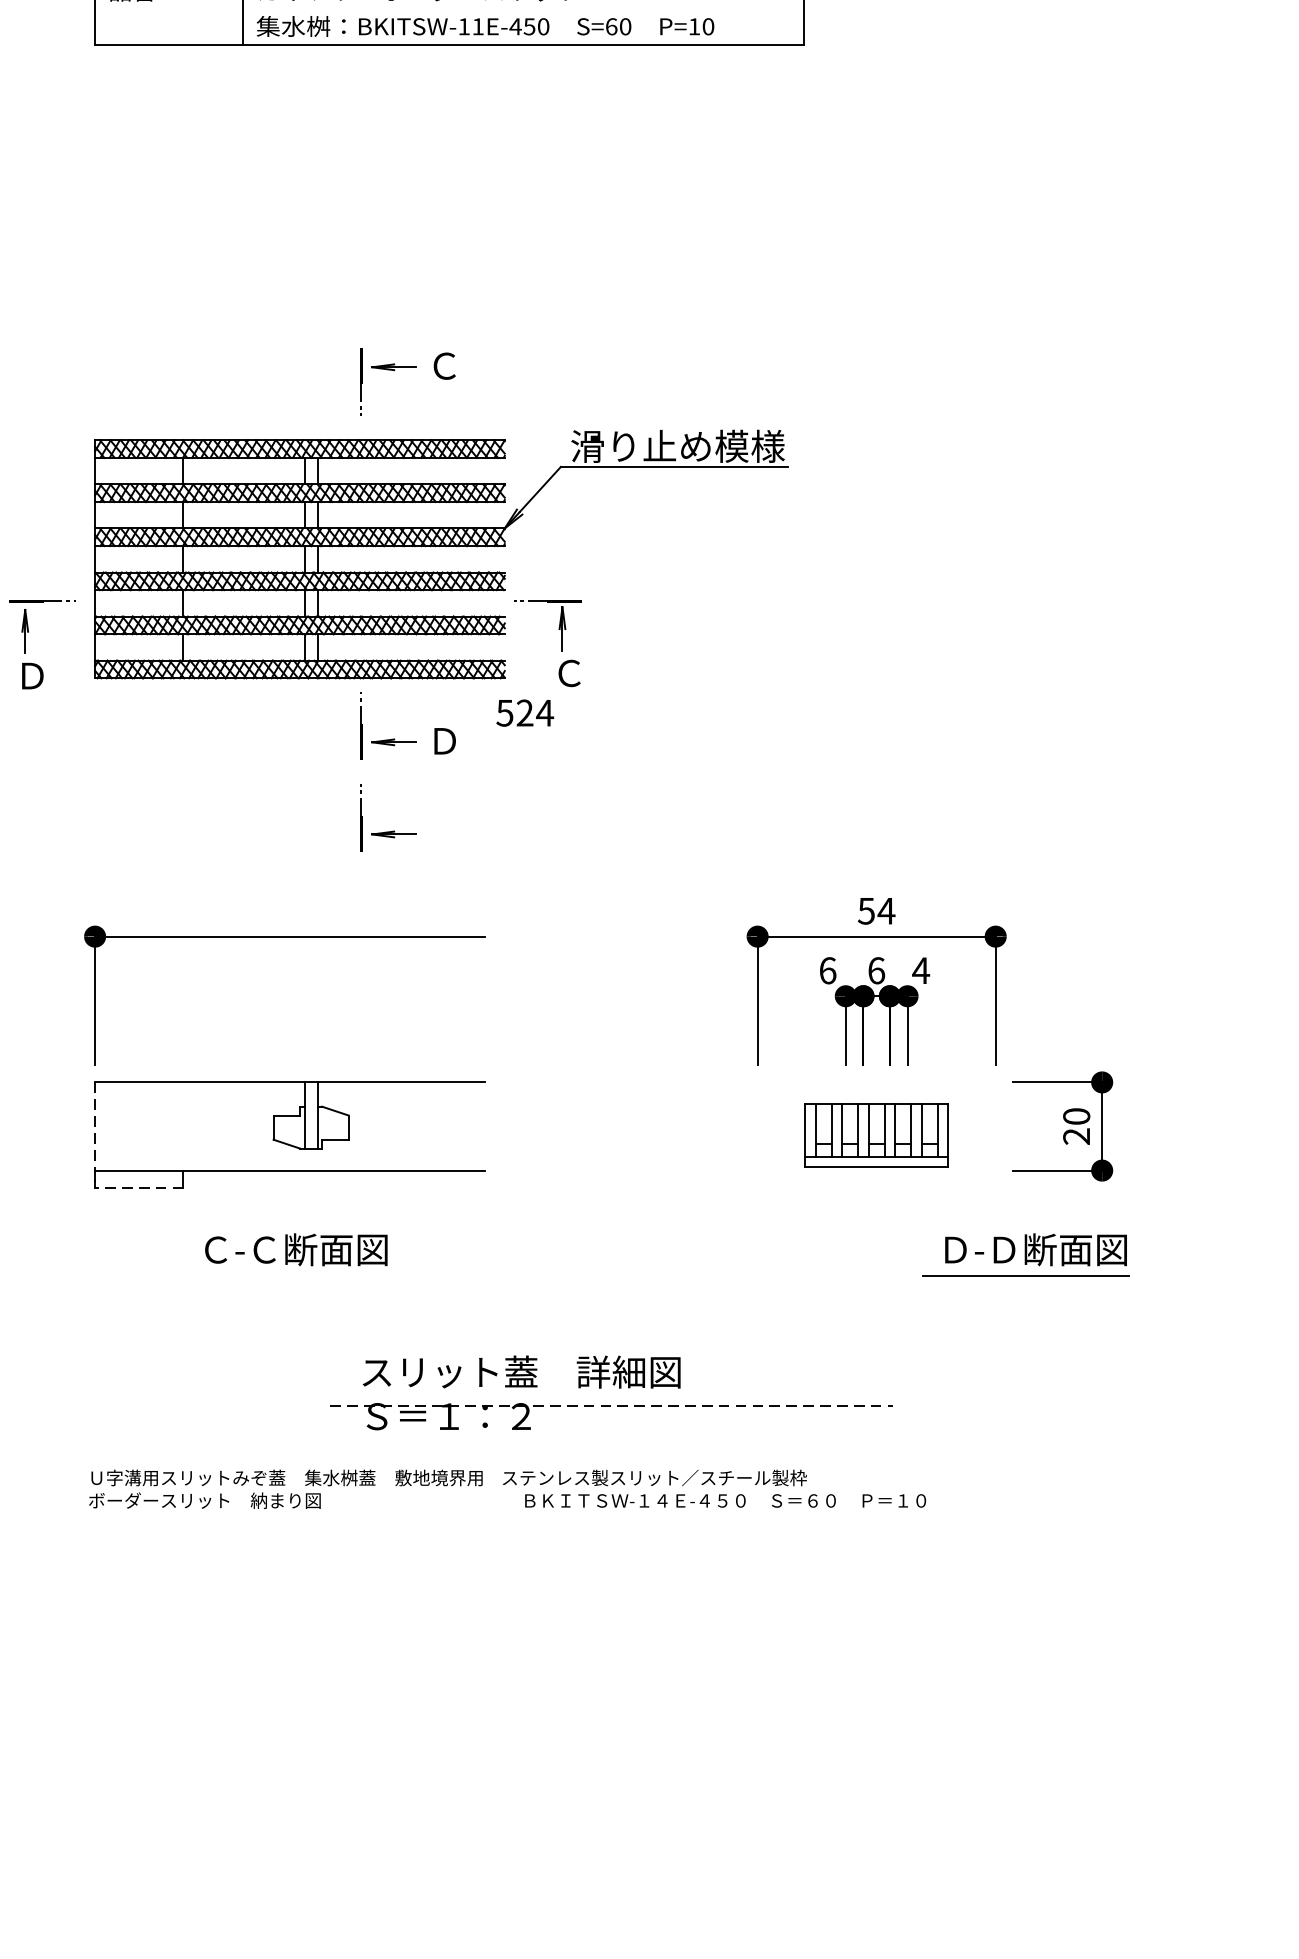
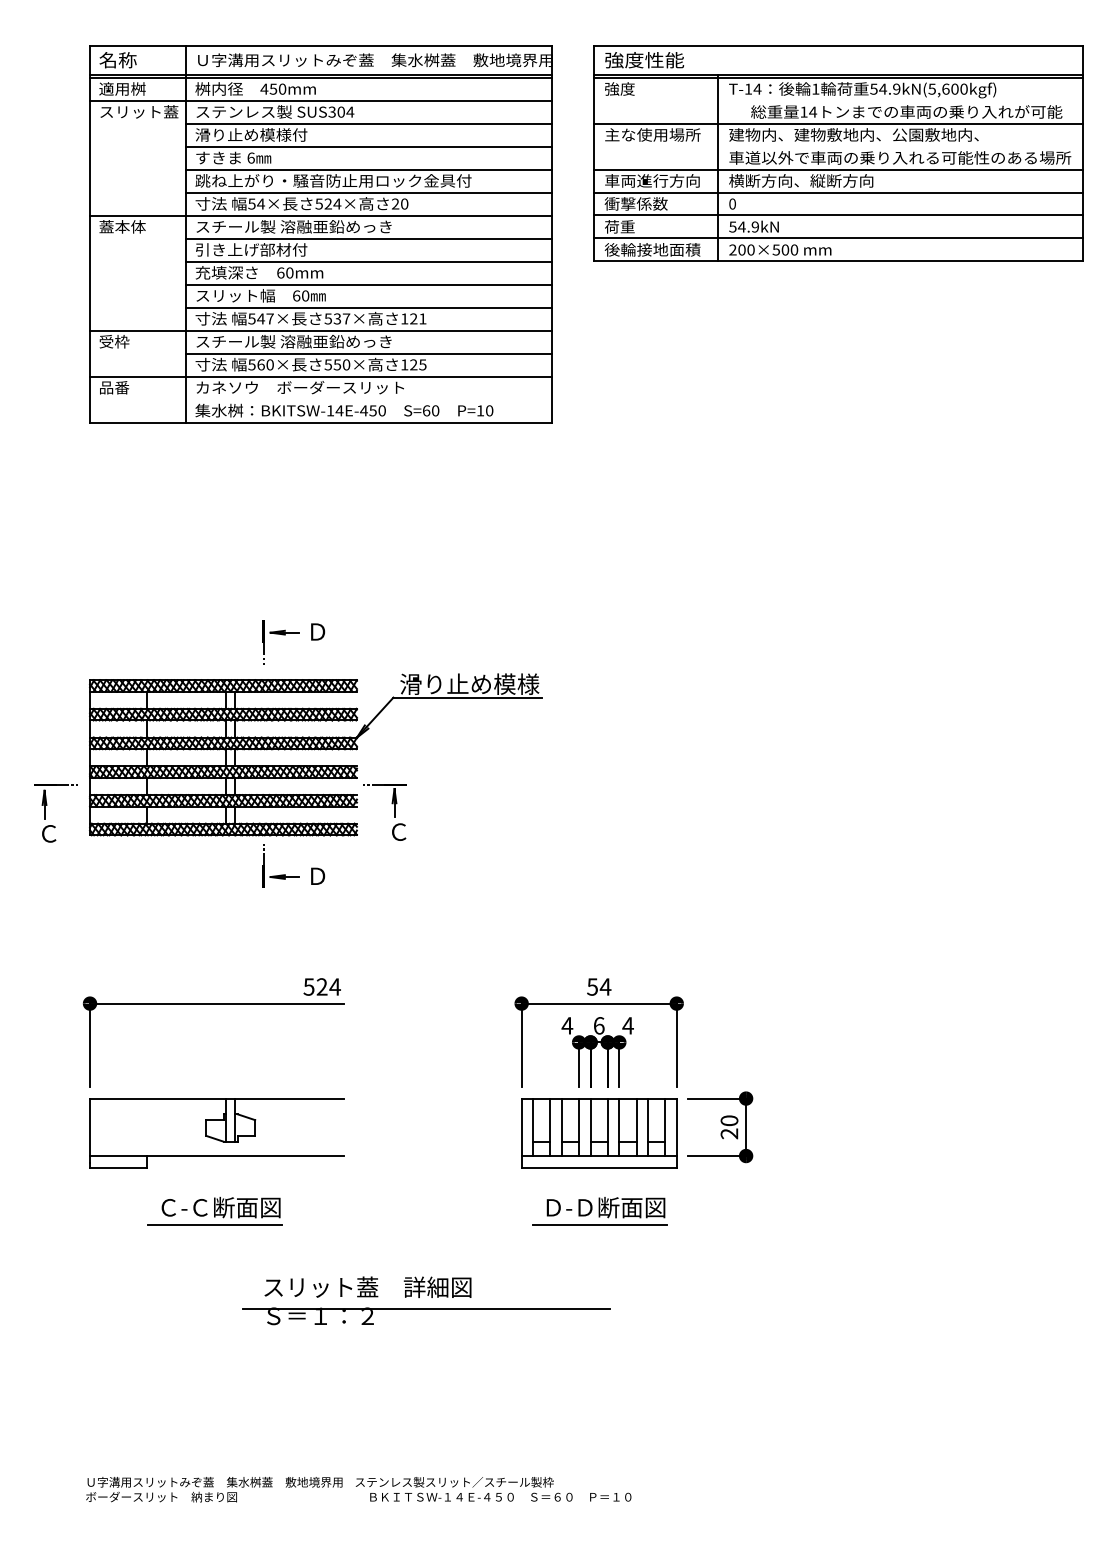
text: (478, 26) -> (339, 410), BKITSW-11E-450 -> BKITSW-14E-450
text: (444, 365) -> (317, 631), Ｃ -> Ｄ
text: (32, 675) -> (49, 833), Ｄ -> Ｃ
text: (524, 712) -> (321, 986), moved
part: (387, 830) -> (280, 934), removed
text: (828, 970) -> (567, 1025), 6 -> 4
line: (95, 1126) -> (90, 1127), dashed -> solid
part: (877, 1136) -> (599, 1133), size x1.67
line: (138, 1188) -> (118, 1167), dashed -> solid
part: (1026, 1255) -> (599, 1211), moved
line: (286, 1275) -> (214, 1224), added
line: (613, 1406) -> (427, 1309), dashed -> solid
text: (507, 1489) -> (358, 1489), moved

